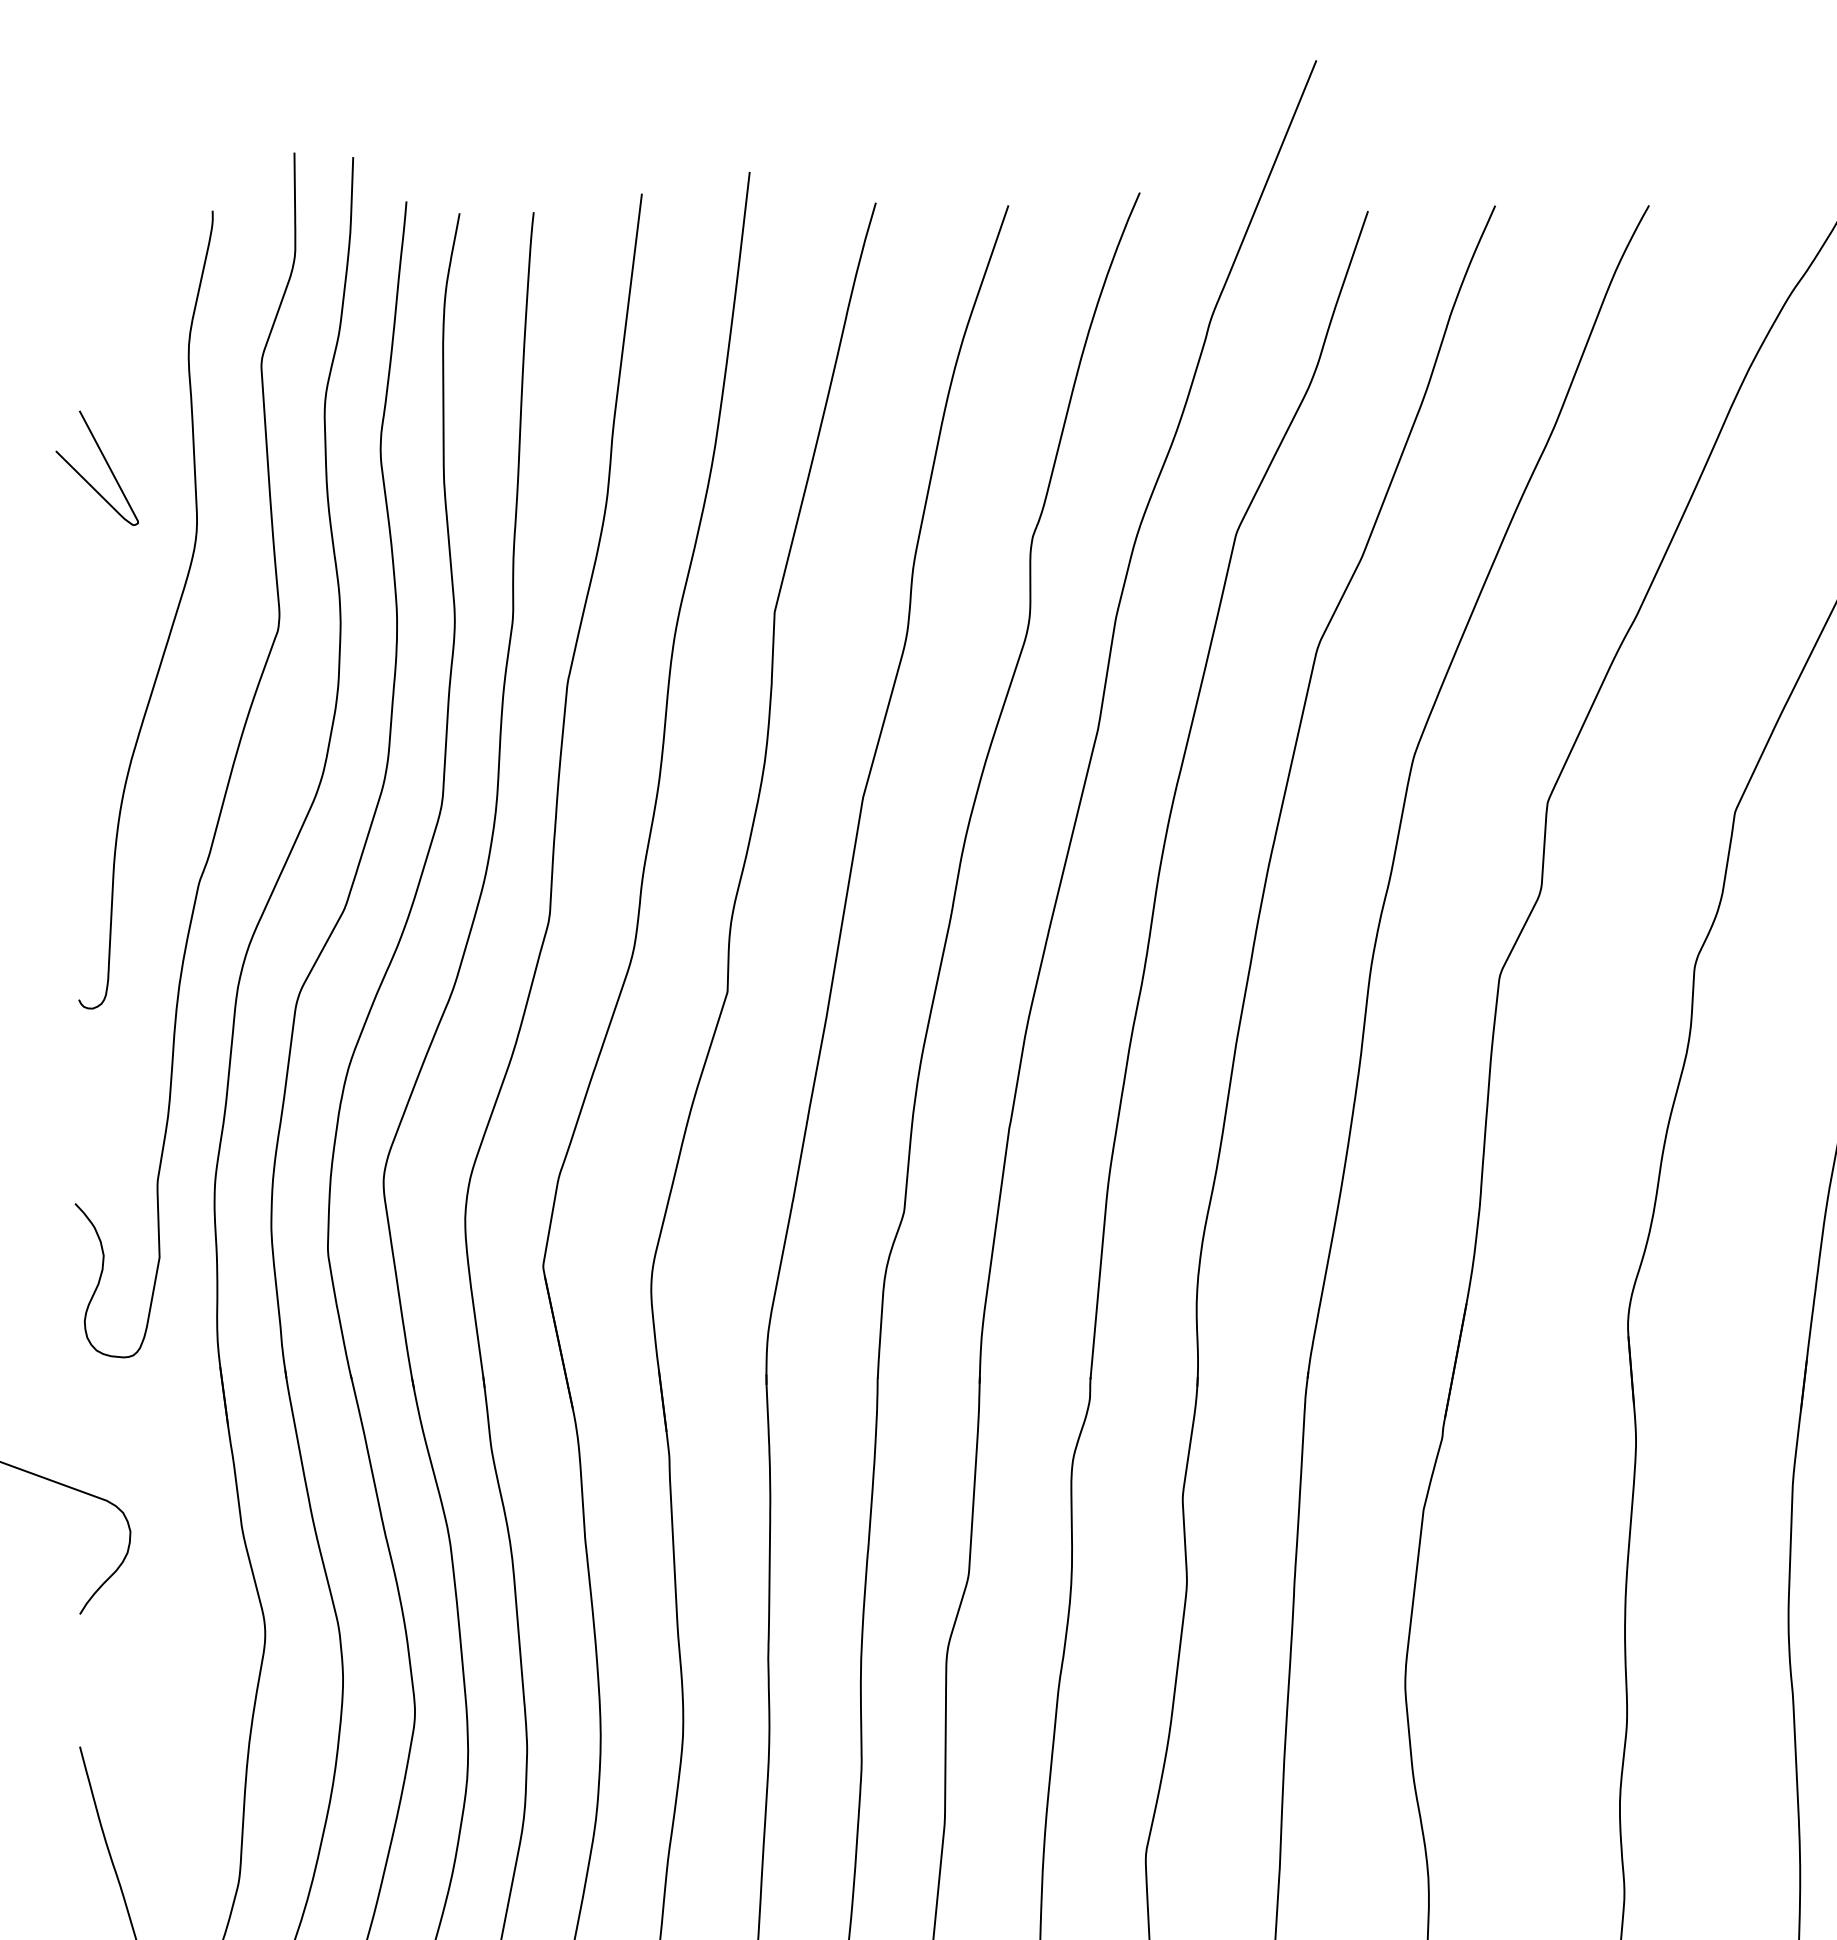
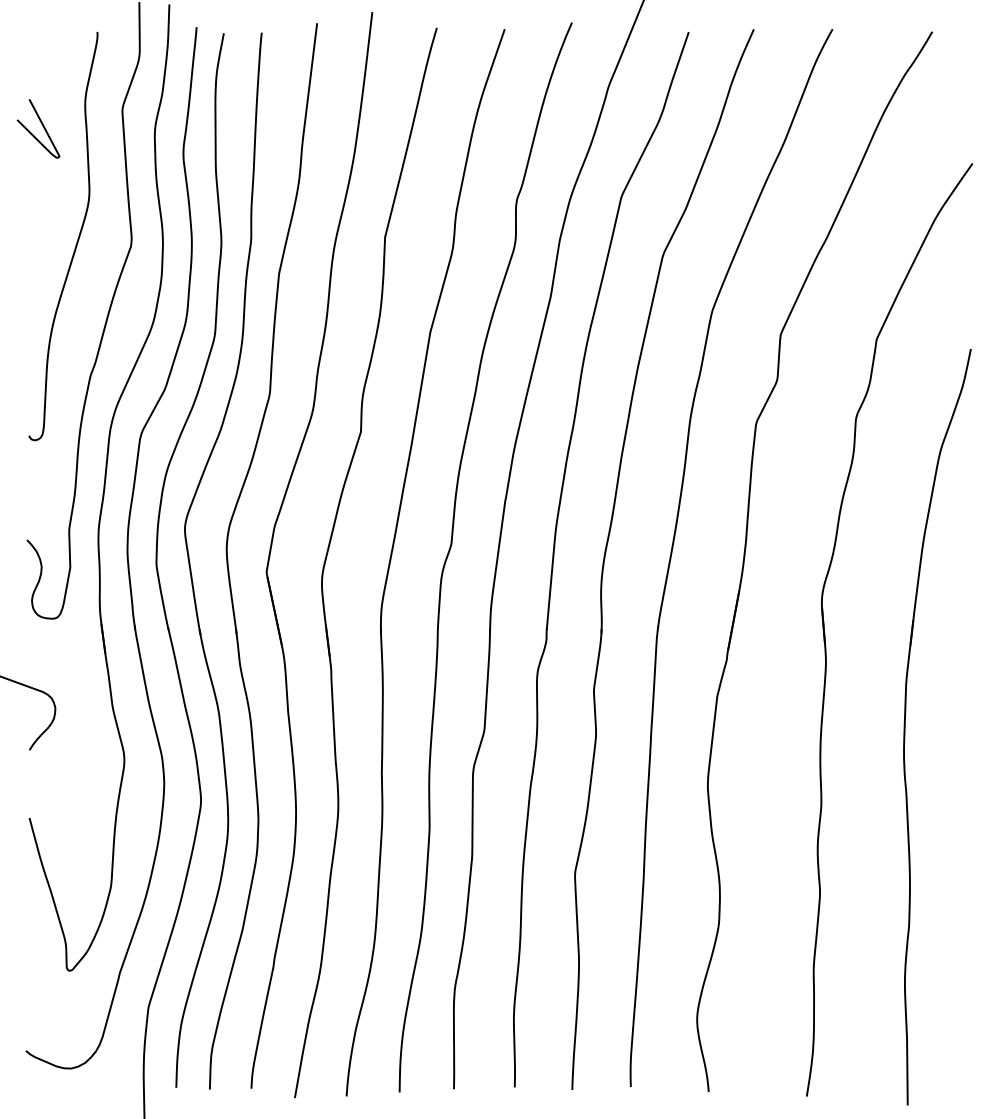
curve: (105, 463) -> (42, 126), moved

